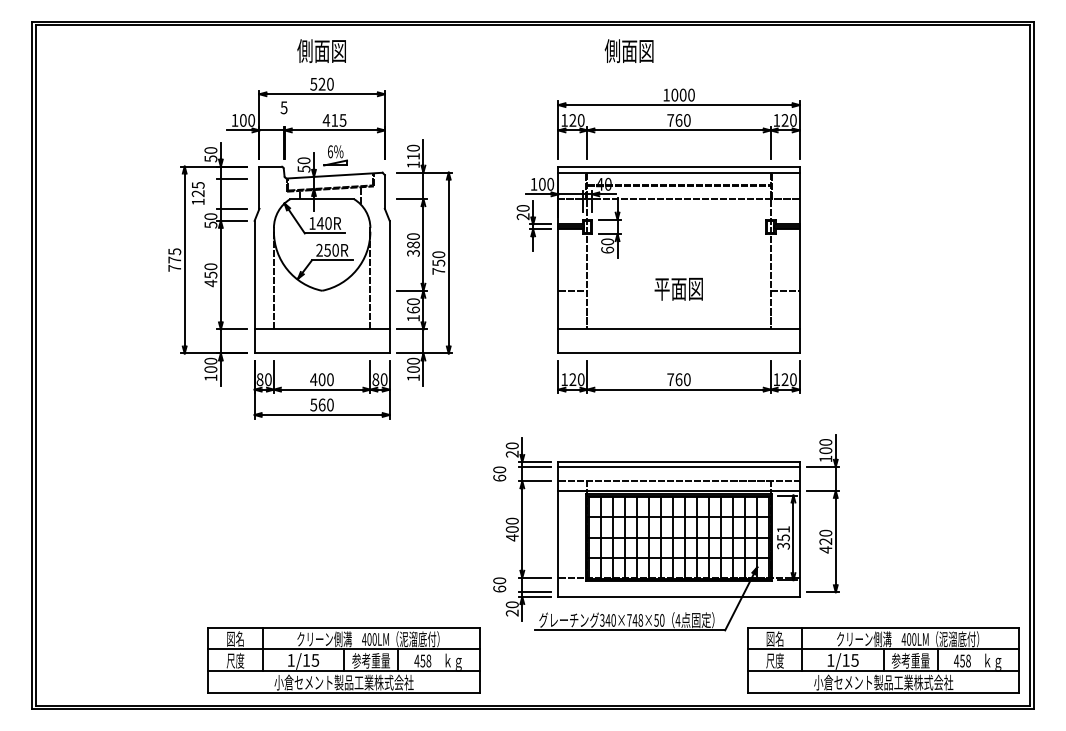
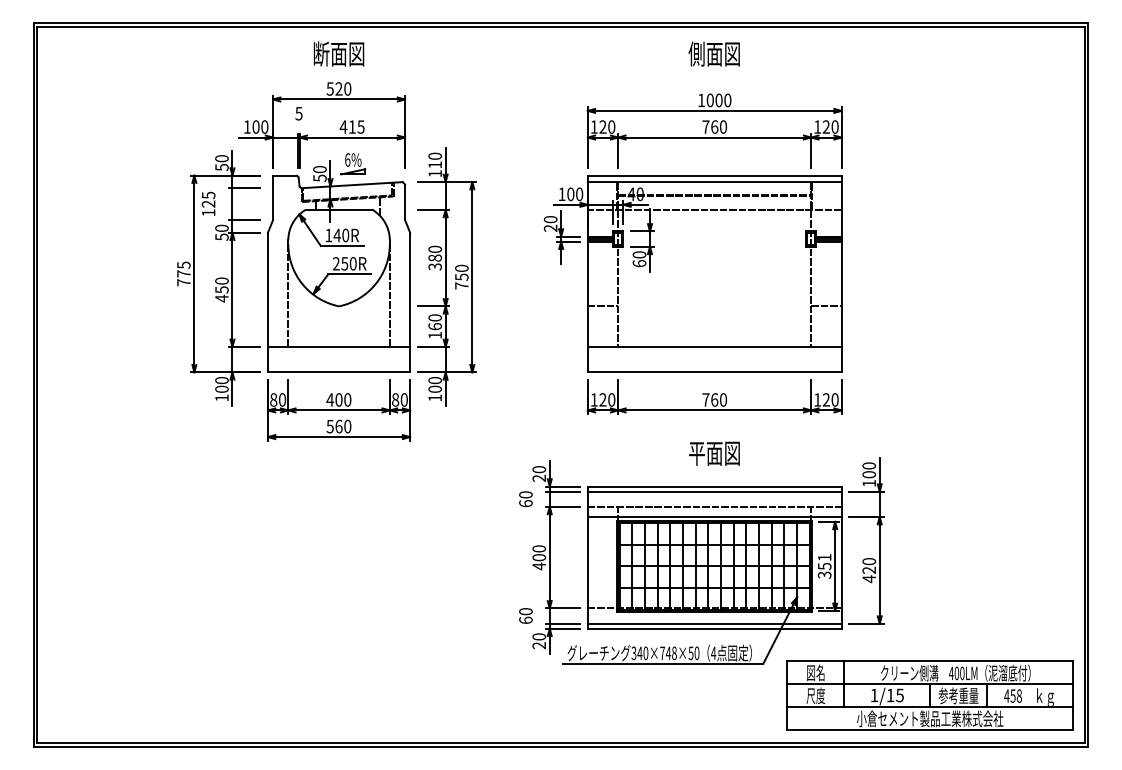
text: (304, 50) -> (320, 53), 側面図 -> 断面図
text: (628, 50) -> (713, 53), moved
text: (678, 289) -> (714, 453), moved
line: (678, 592) -> (714, 623), added
part: (343, 660) -> (361, 695), removed

